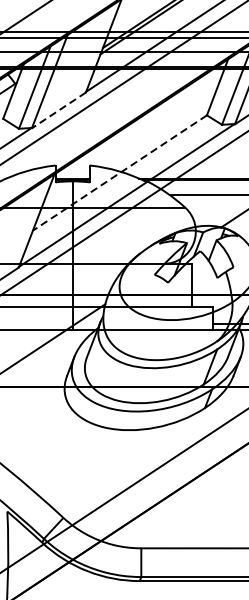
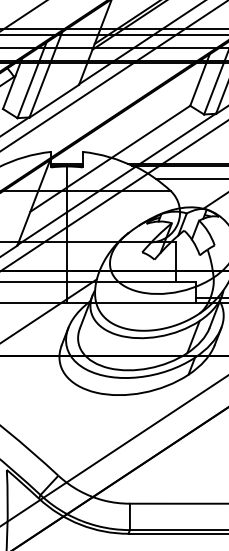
line: (59, 110) -> (54, 101), dashed -> solid
line: (120, 172) -> (110, 158), dashed -> solid

